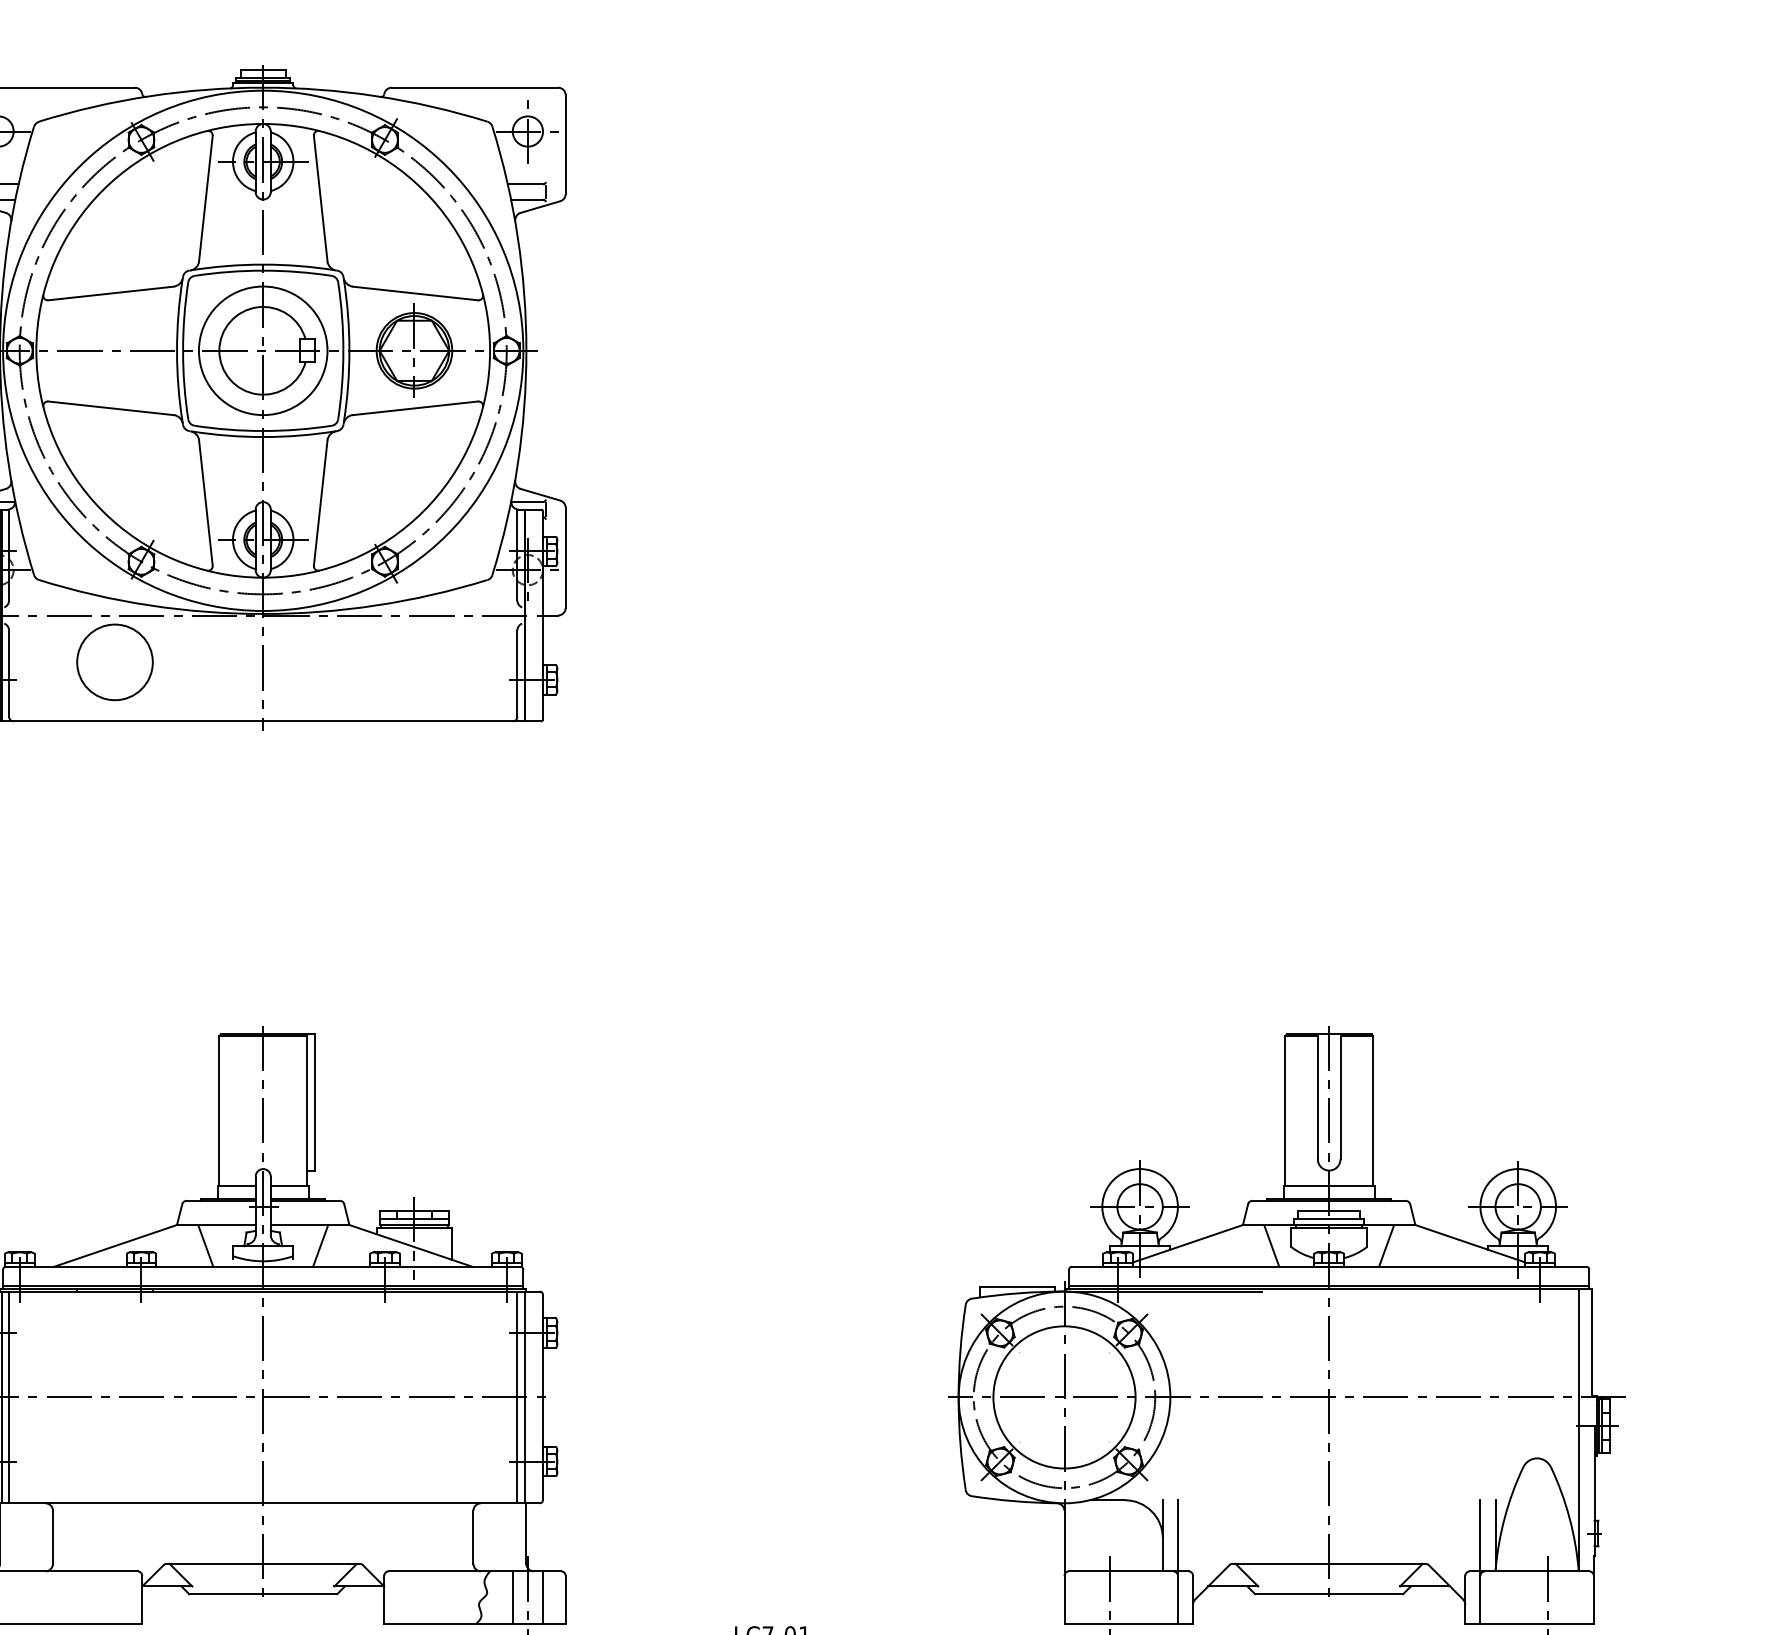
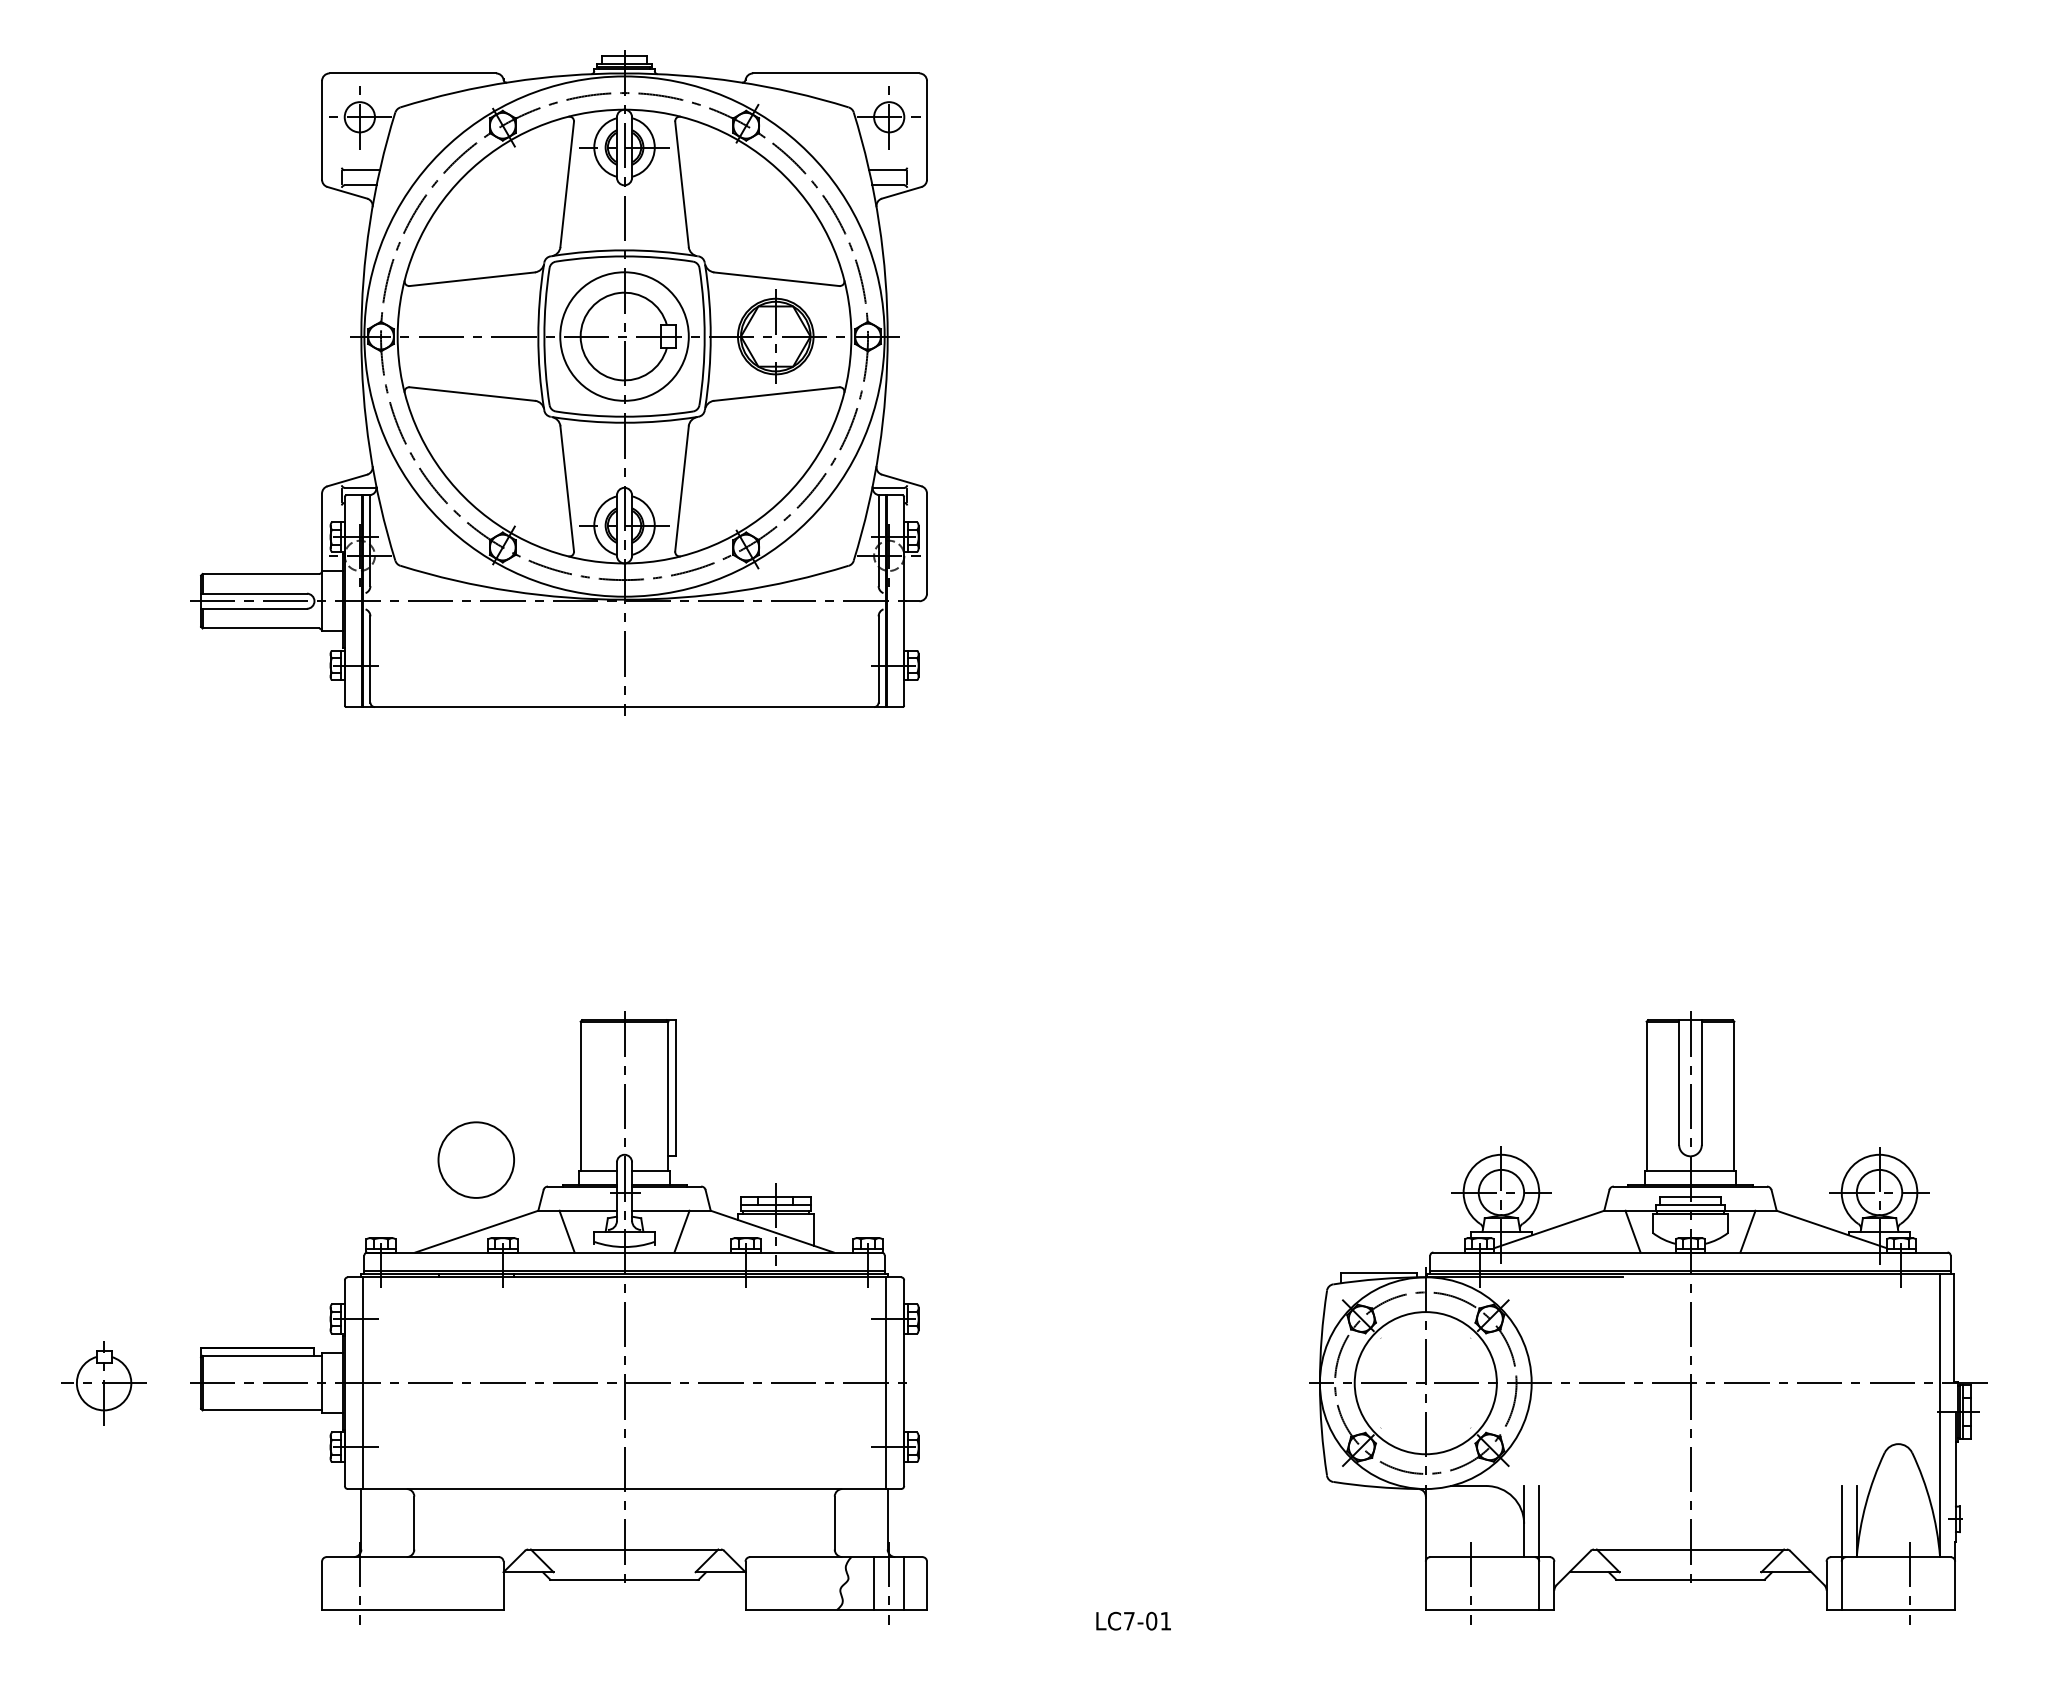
circle: (114, 661) -> (475, 1159), moved
line: (9, 1397) -> (370, 1383), removed
line: (517, 1397) -> (878, 1383), removed

